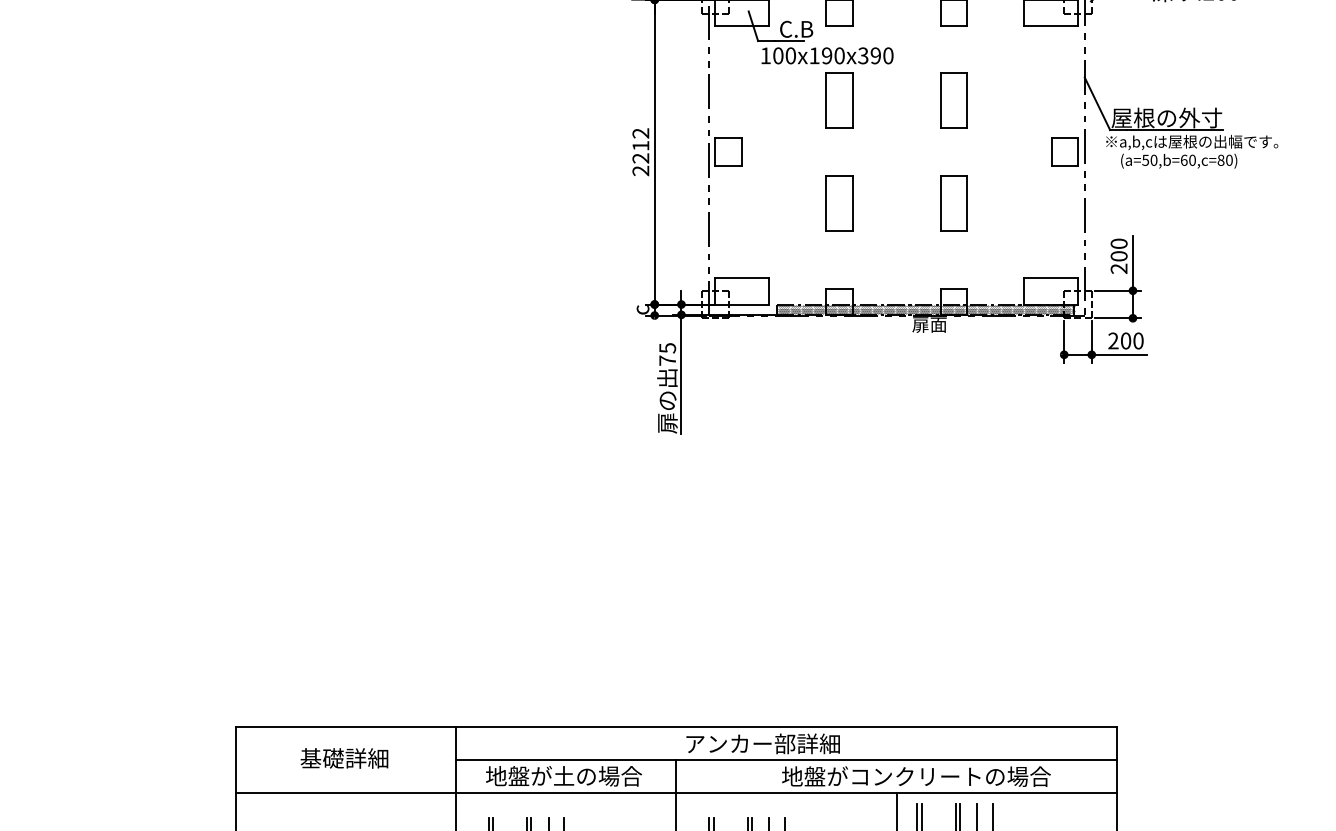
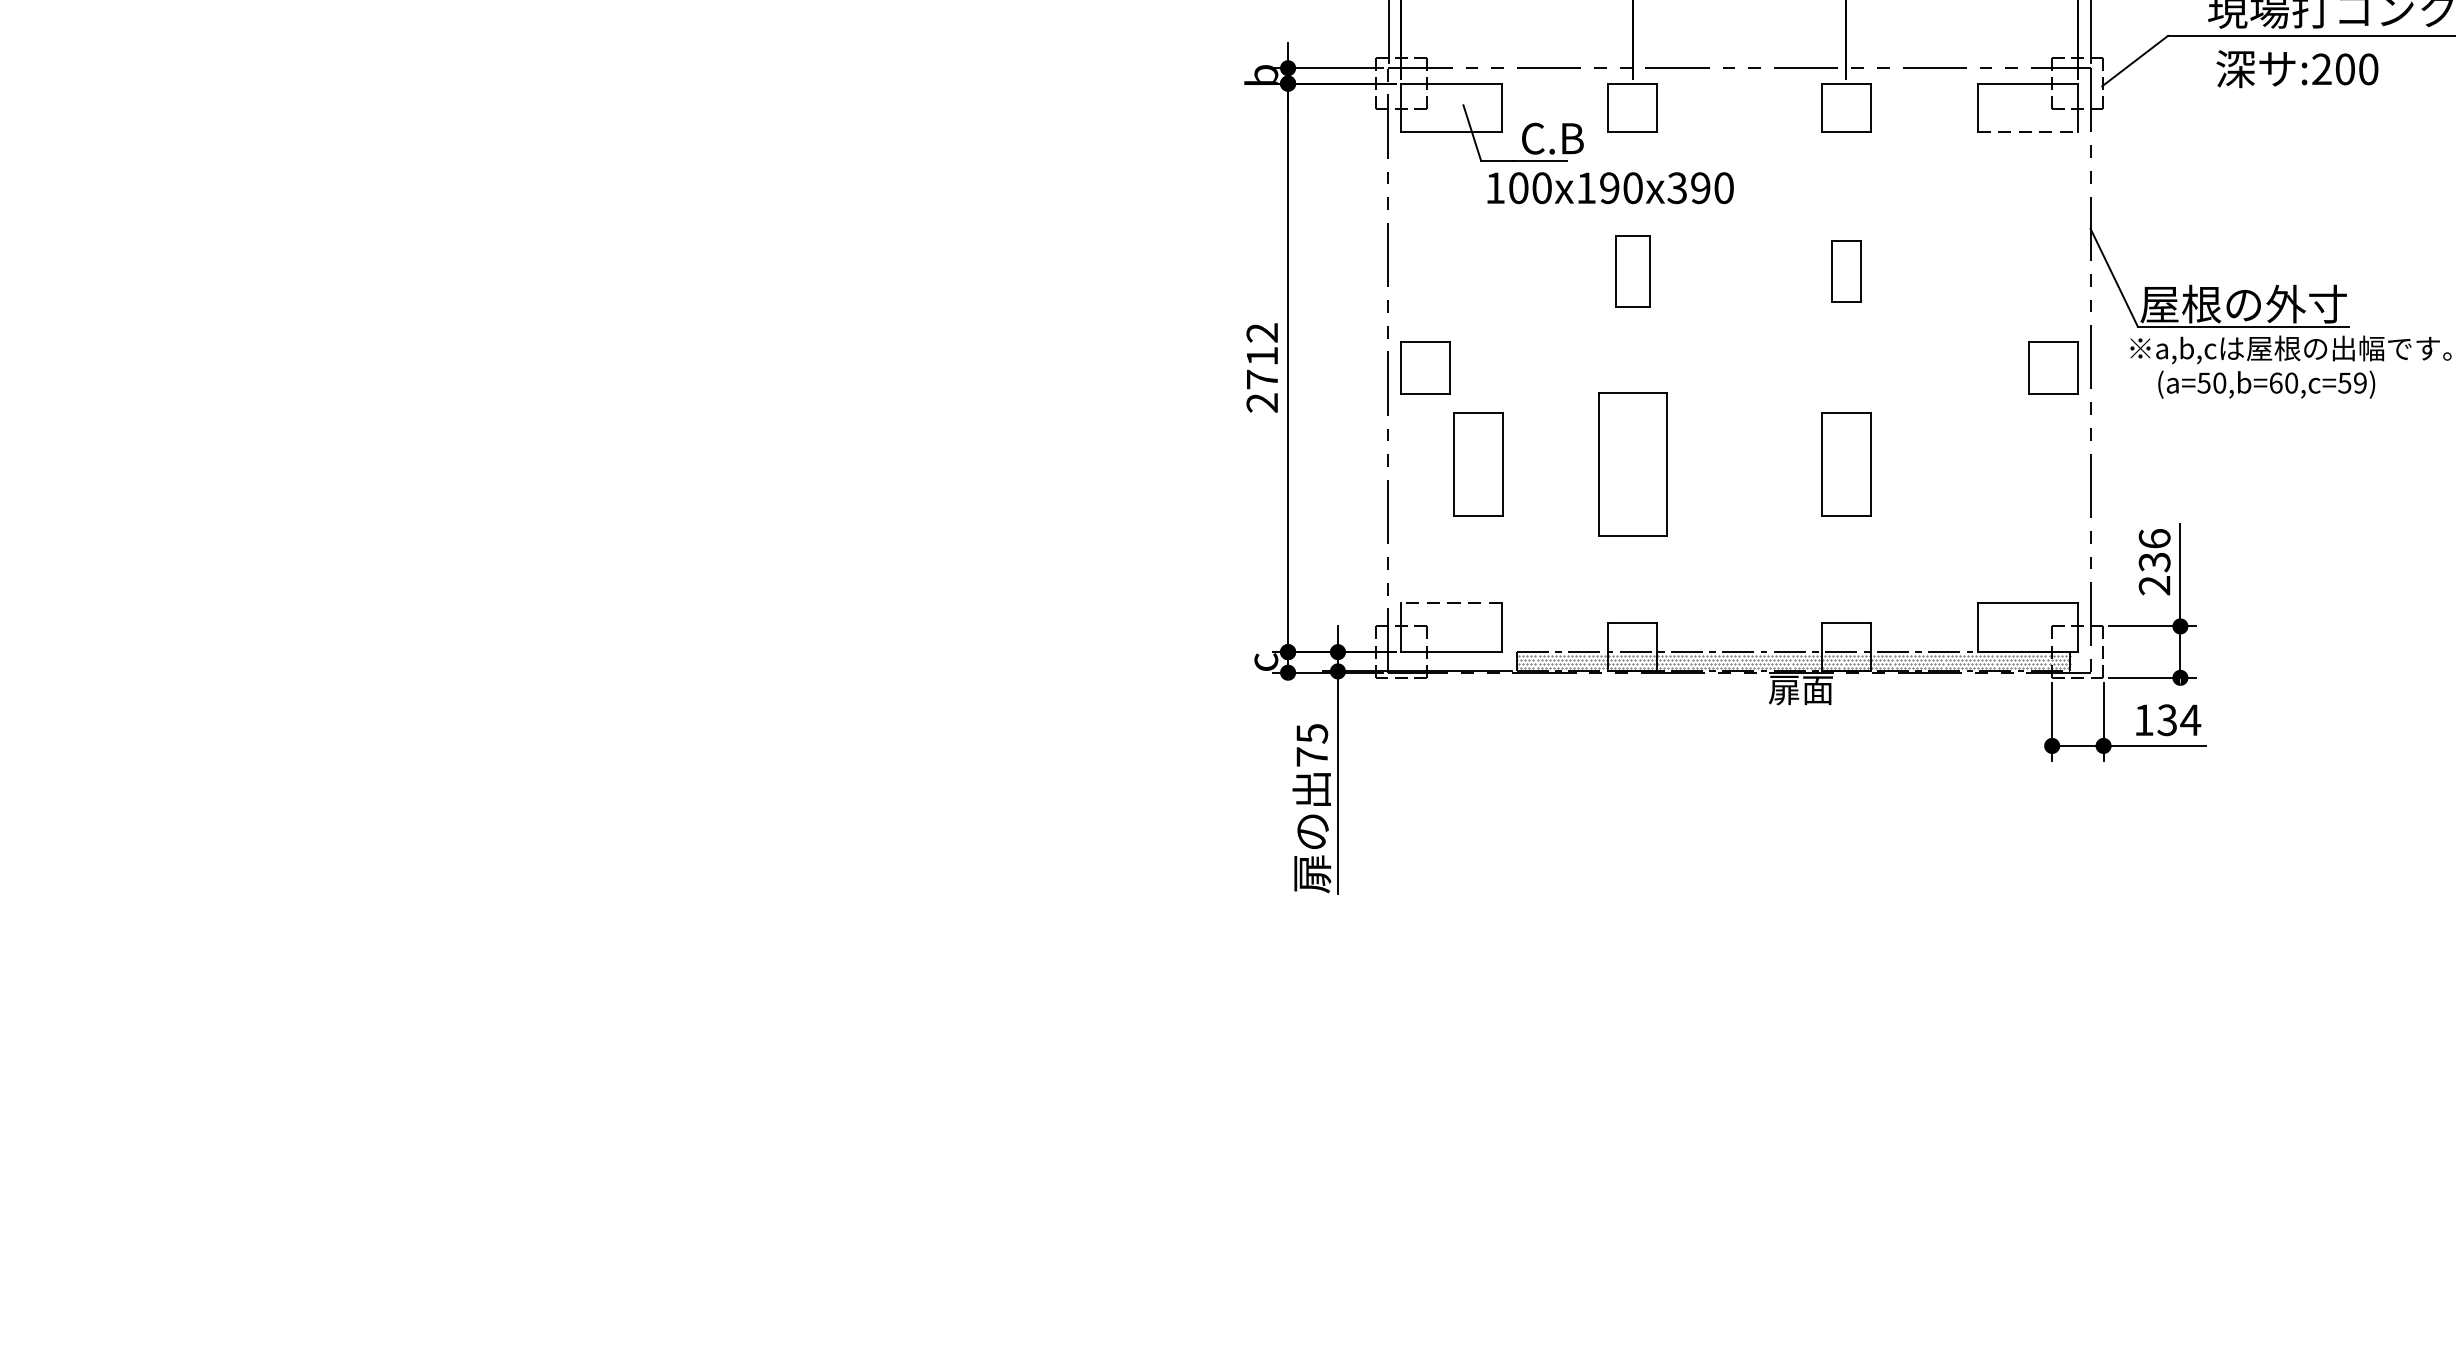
line: (1051, 26) -> (2028, 133), solid -> dashed
part: (839, 100) -> (1632, 271), size x0.7
part: (953, 100) -> (1845, 271), size x0.6
text: (640, 158) -> (1261, 379), 2212 -> 2712
text: (1224, 159) -> (2351, 381), (a=50,b=60,c=80) -> (a=50,b=60,c=59)
part: (756, 203) -> (1478, 463), added
part: (839, 203) -> (1632, 463), size x1.4
text: (1118, 249) -> (2153, 549), 200 -> 236
line: (742, 278) -> (1451, 603), solid -> dashed
text: (1126, 340) -> (2168, 719), 200 -> 134

